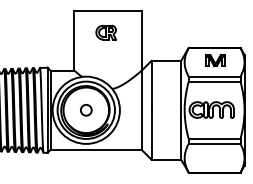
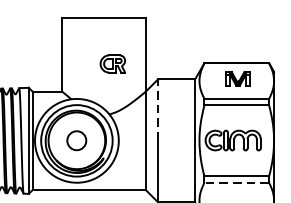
part: (105, 32) -> (112, 63), moved
line: (151, 85) -> (158, 109), solid -> dashed
circle: (86, 110) -> (77, 141), size x1.4
line: (214, 143) -> (236, 182), solid -> dashed

